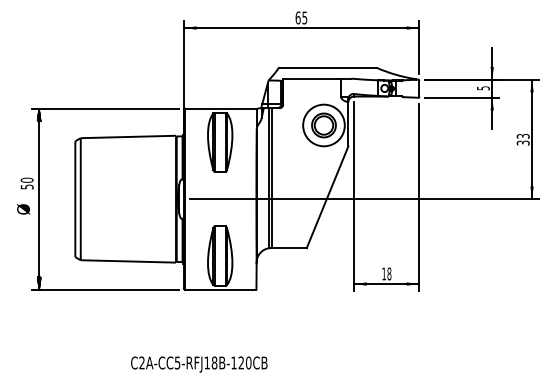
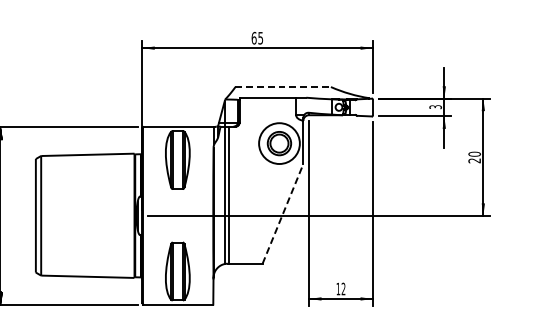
line: (327, 67) -> (282, 86), solid -> dashed
text: (482, 87) -> (434, 106), 5 -> 3
text: (522, 139) -> (473, 157), 33 -> 20
line: (327, 197) -> (282, 214), solid -> dashed
text: (389, 273) -> (343, 288), 18 -> 12

